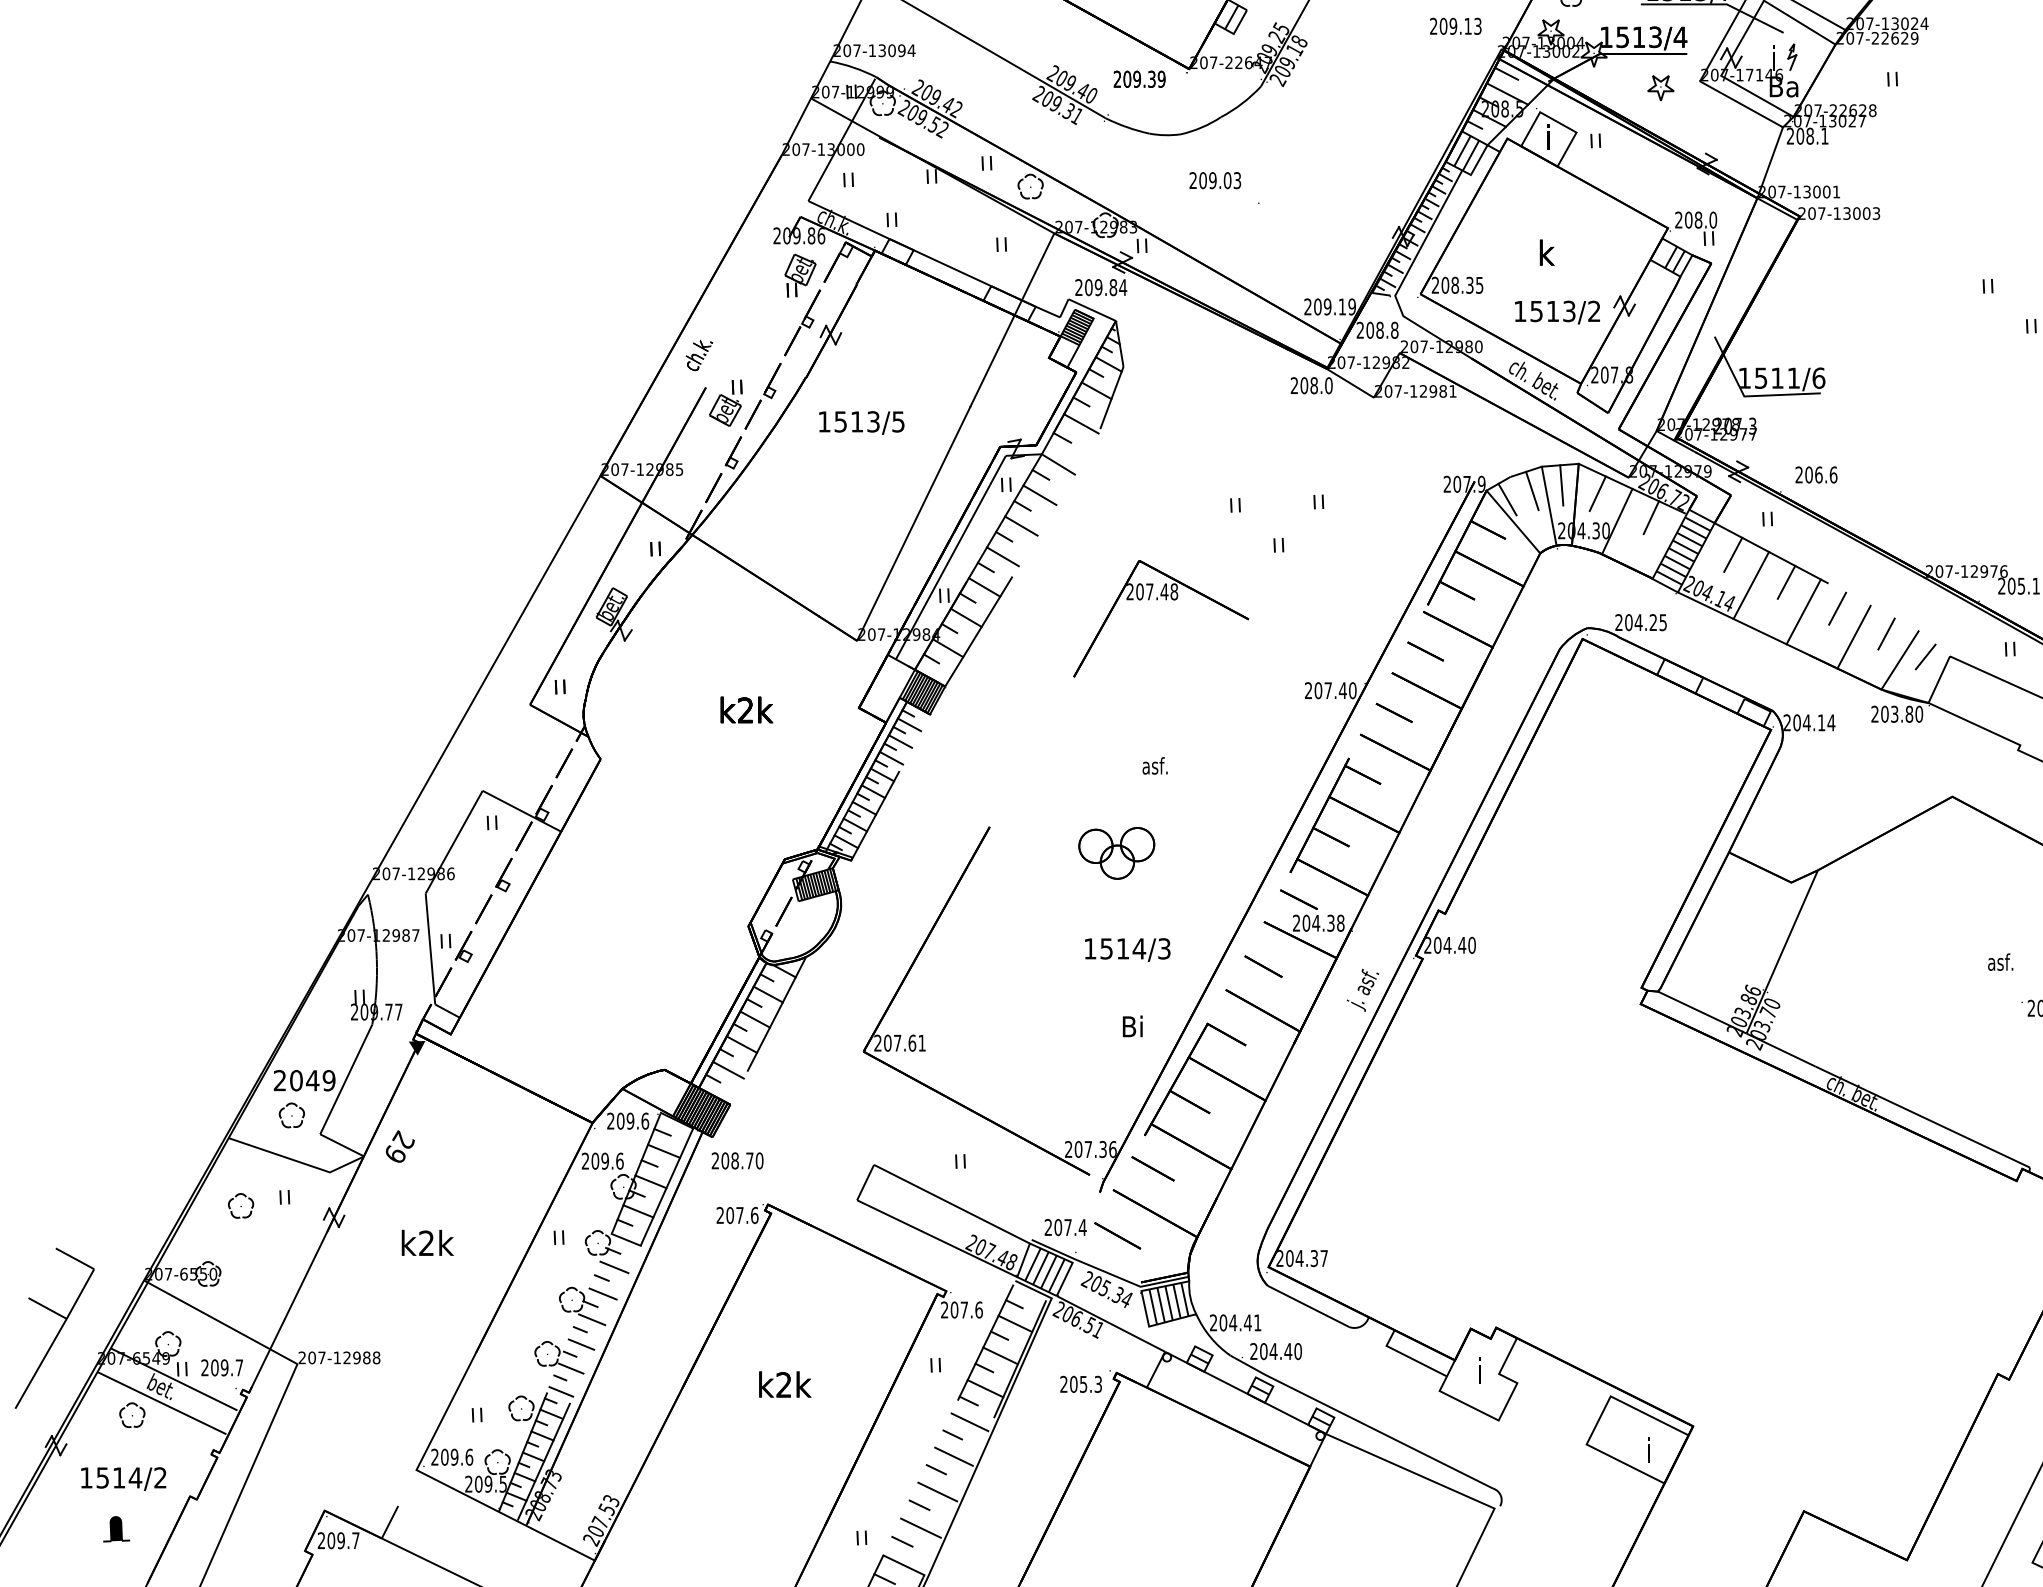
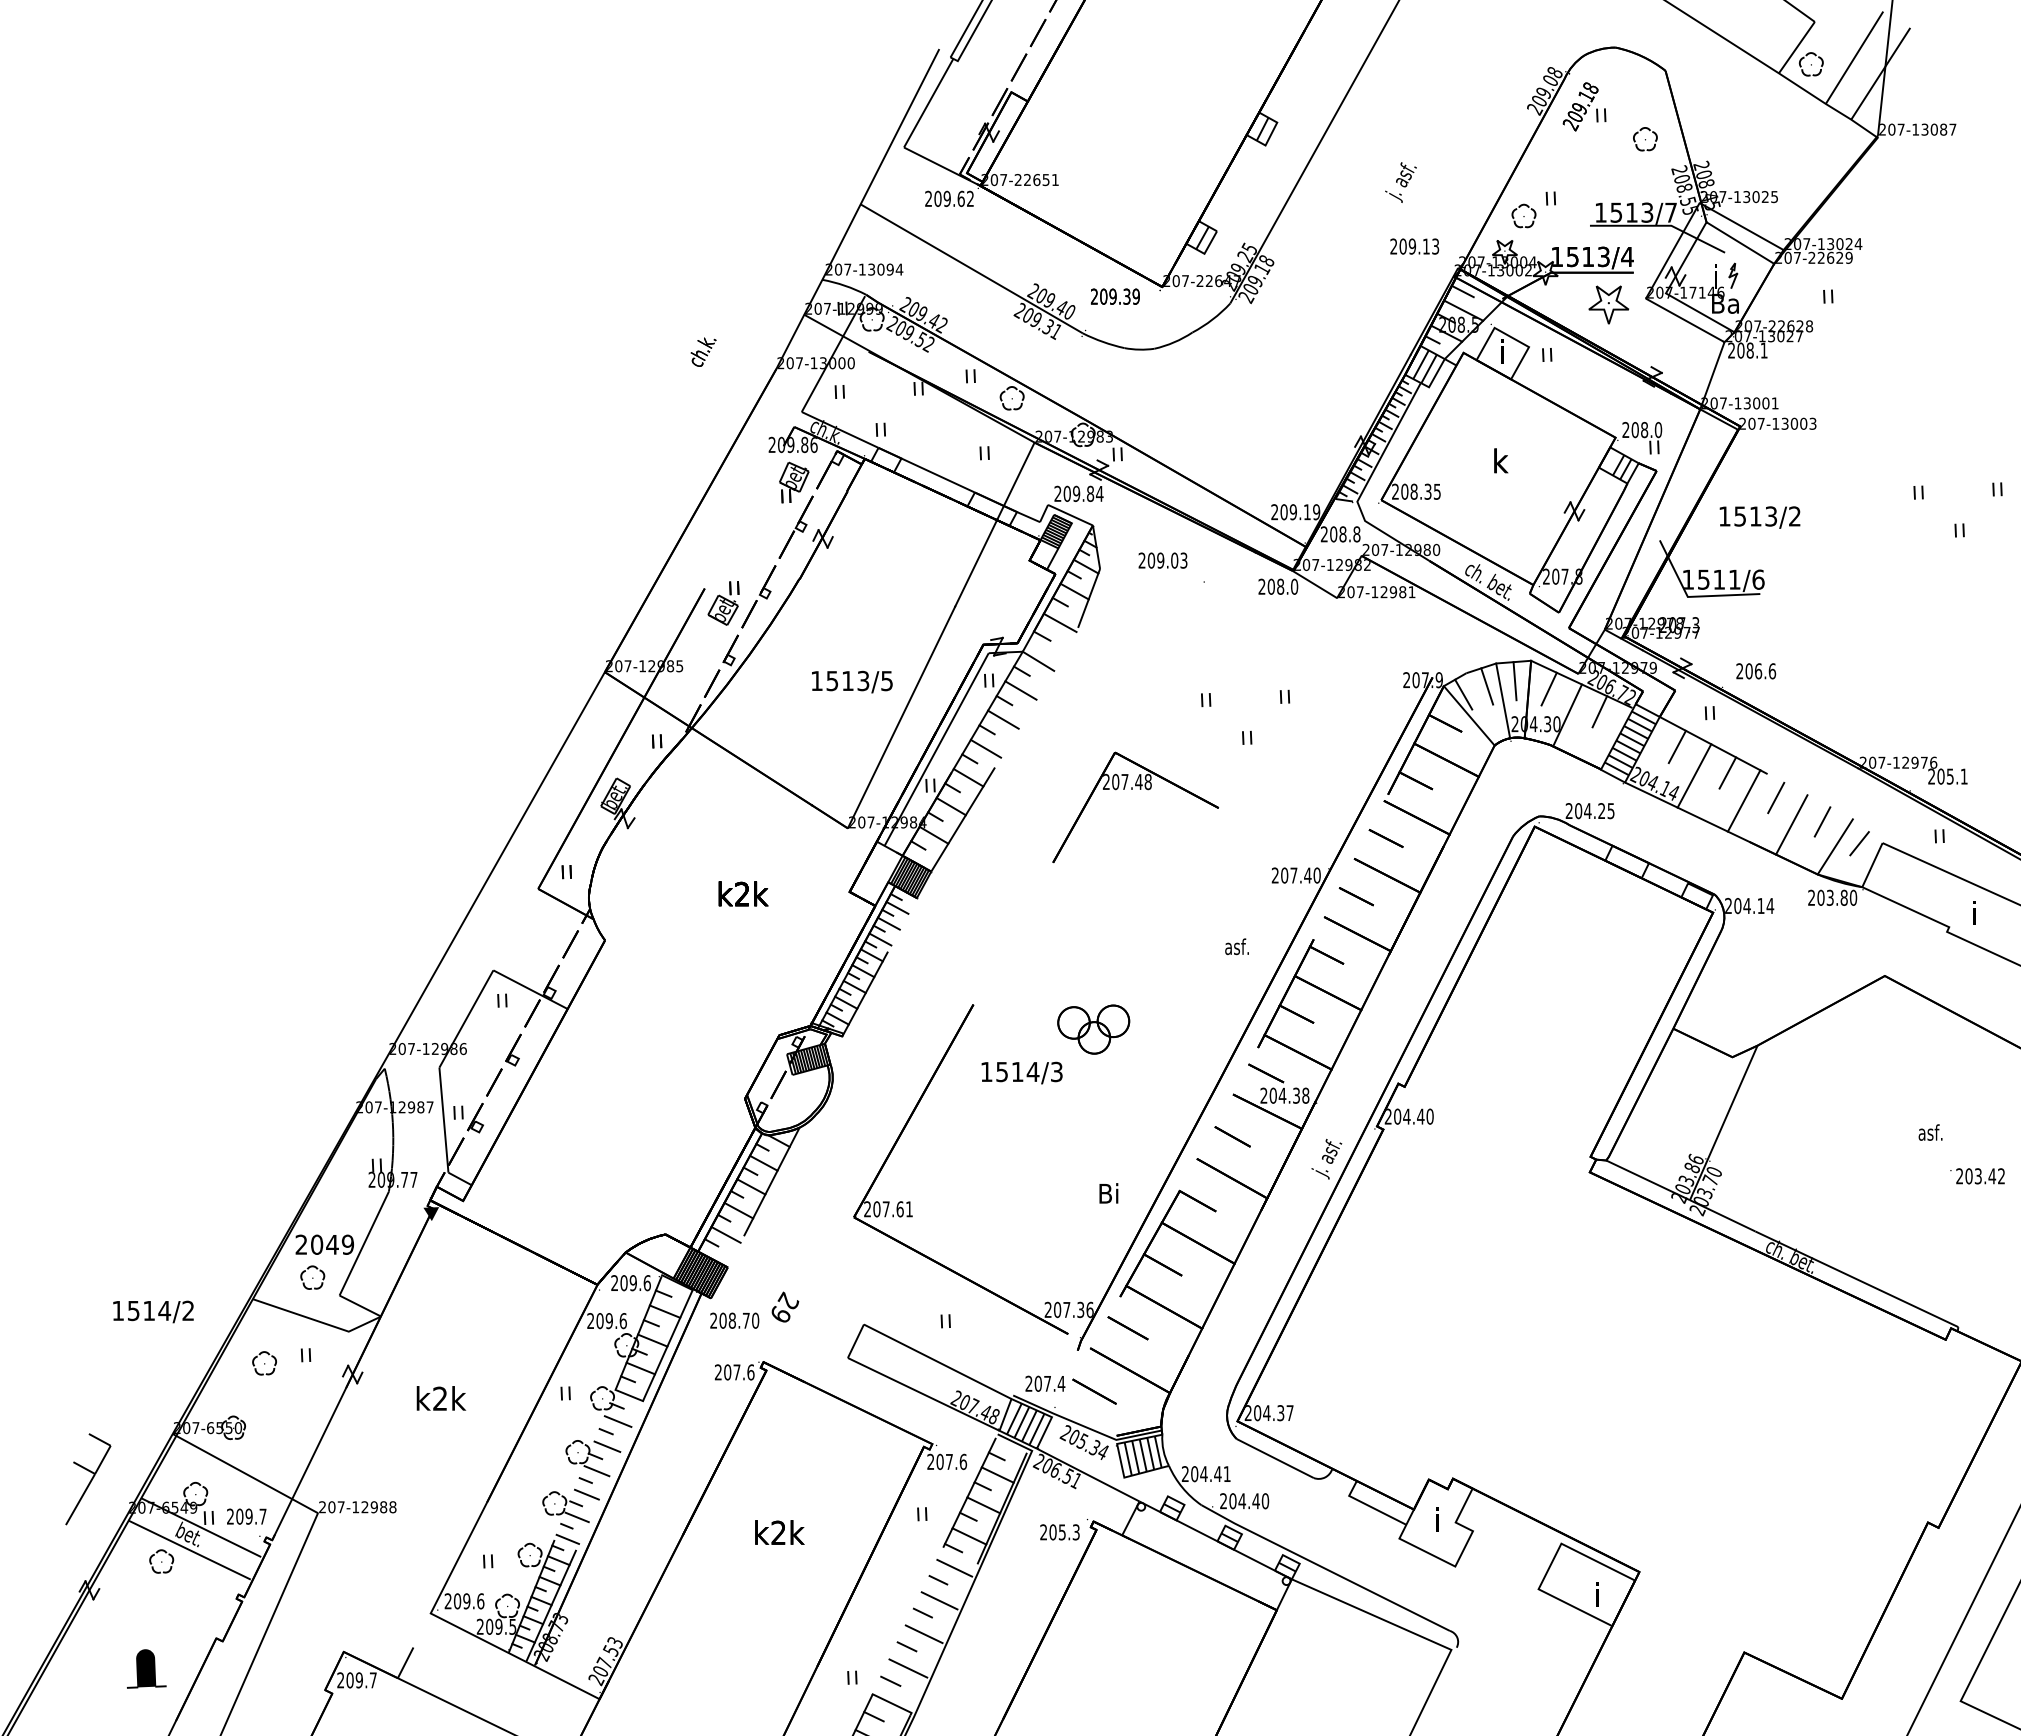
part: (1660, 88) -> (1608, 305), size x1.6
text: (1224, 187) -> (1171, 567), moved
text: (1556, 312) -> (1759, 517), moved
text: (699, 354) -> (703, 351), moved
text: (861, 422) -> (852, 681), moved
text: (1154, 765) -> (1236, 946), moved
text: (1127, 949) -> (1021, 1072), moved
text: (400, 1145) -> (785, 1306), moved
part: (55, 1328) -> (88, 1479), size x0.6
text: (123, 1478) -> (153, 1311), moved
part: (116, 1529) -> (146, 1669), size x1.6

